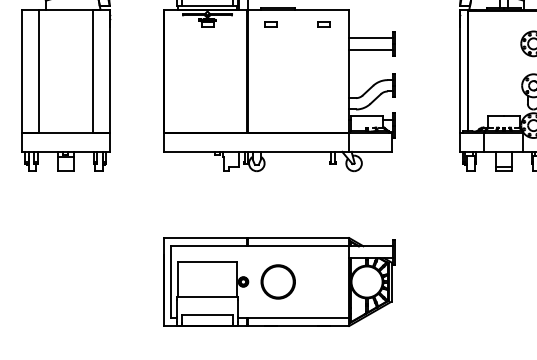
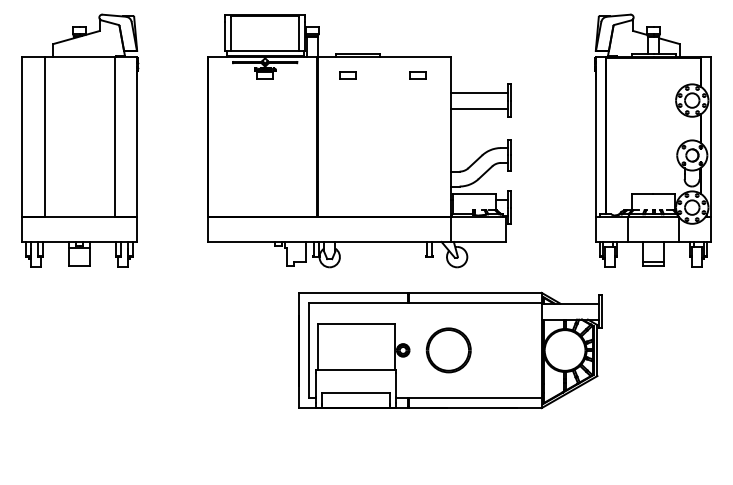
part: (279, 282) -> (450, 350), moved

